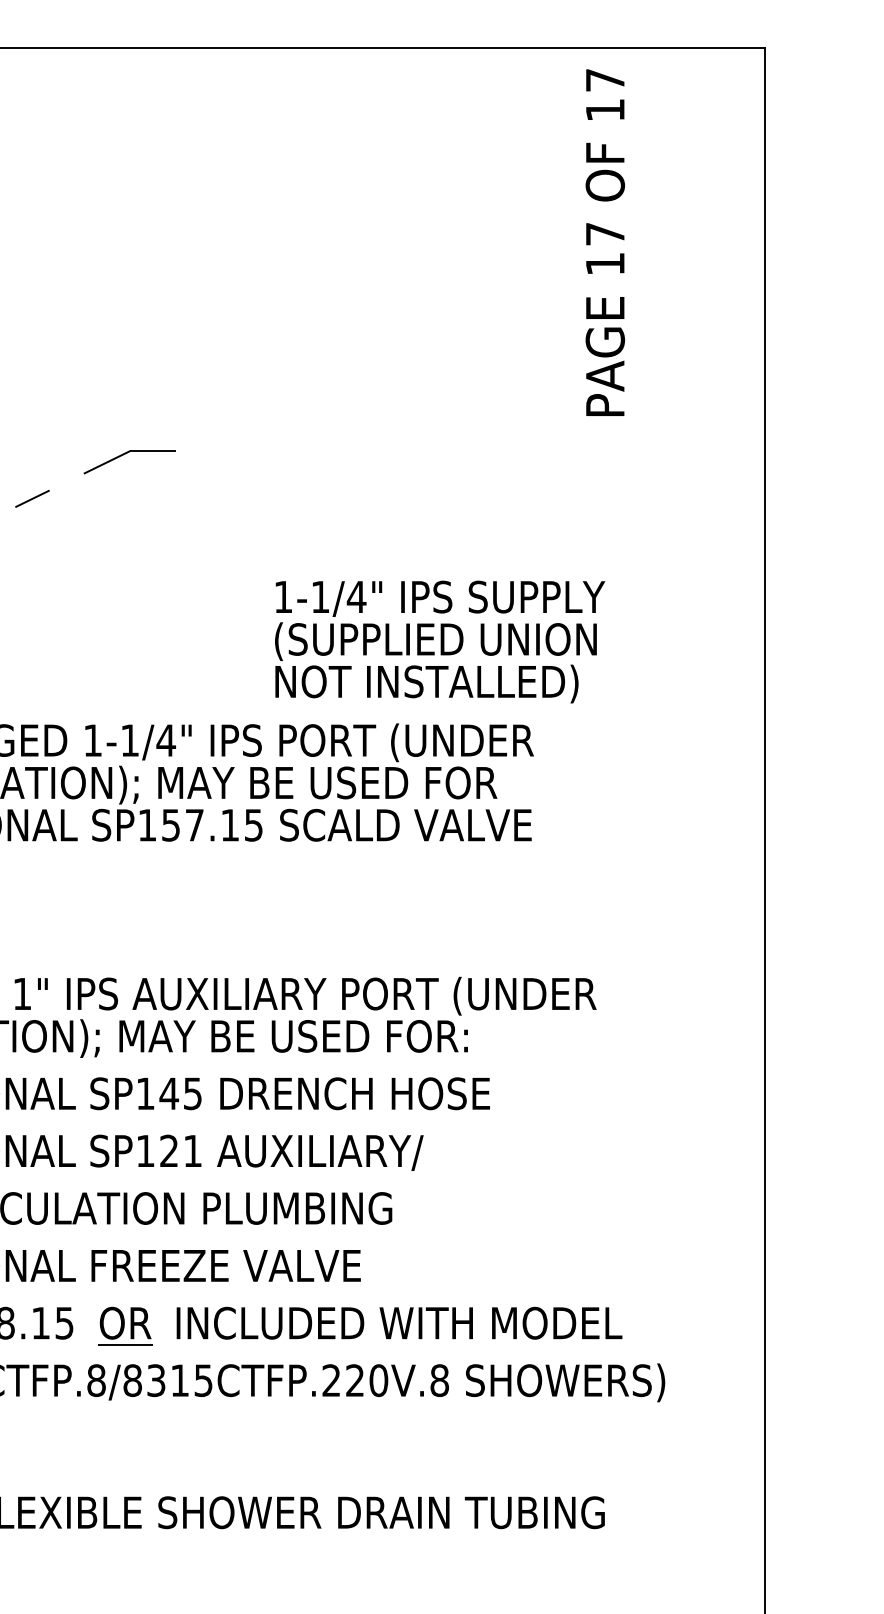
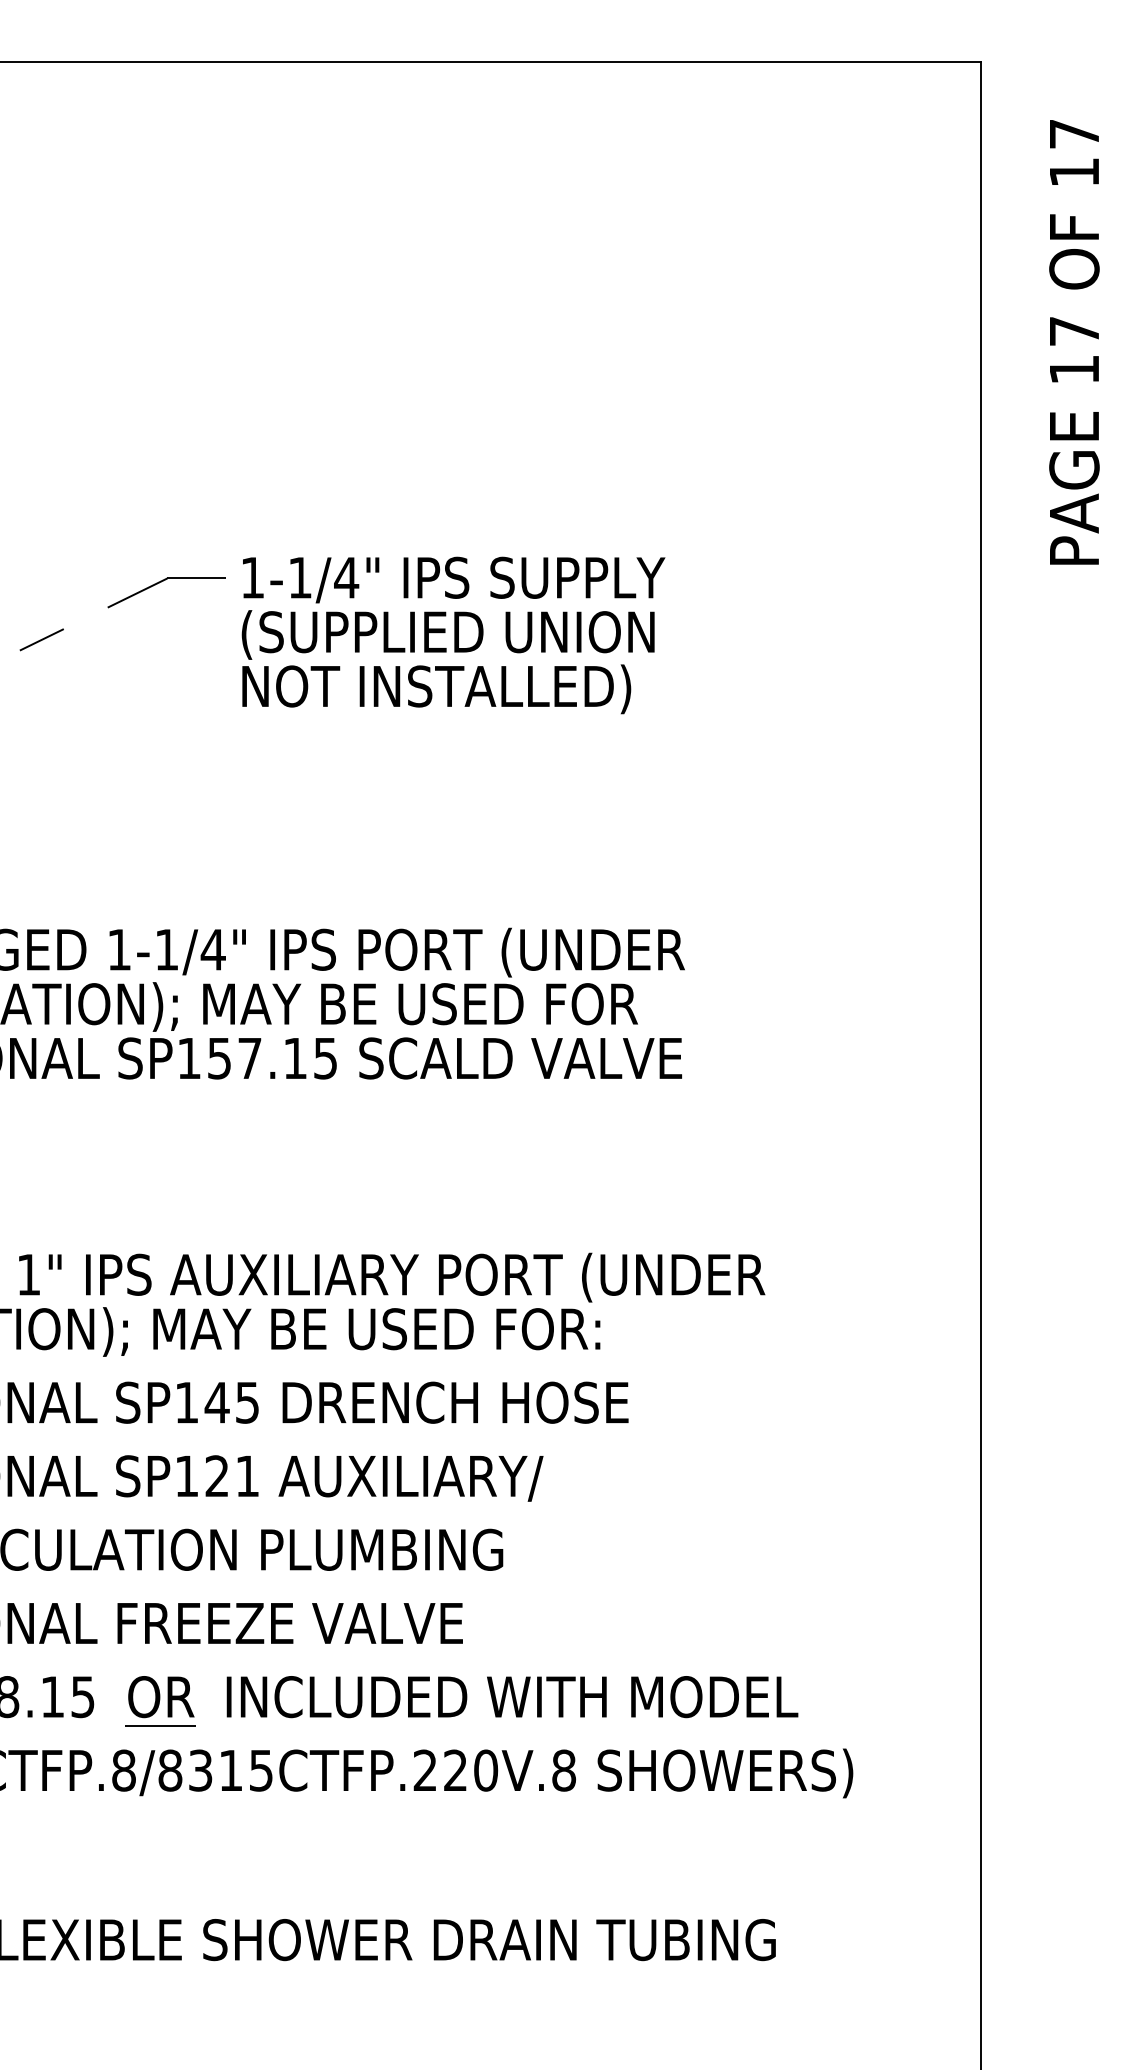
text: (605, 242) -> (1074, 342), moved
text: (440, 642) -> (453, 635), moved

